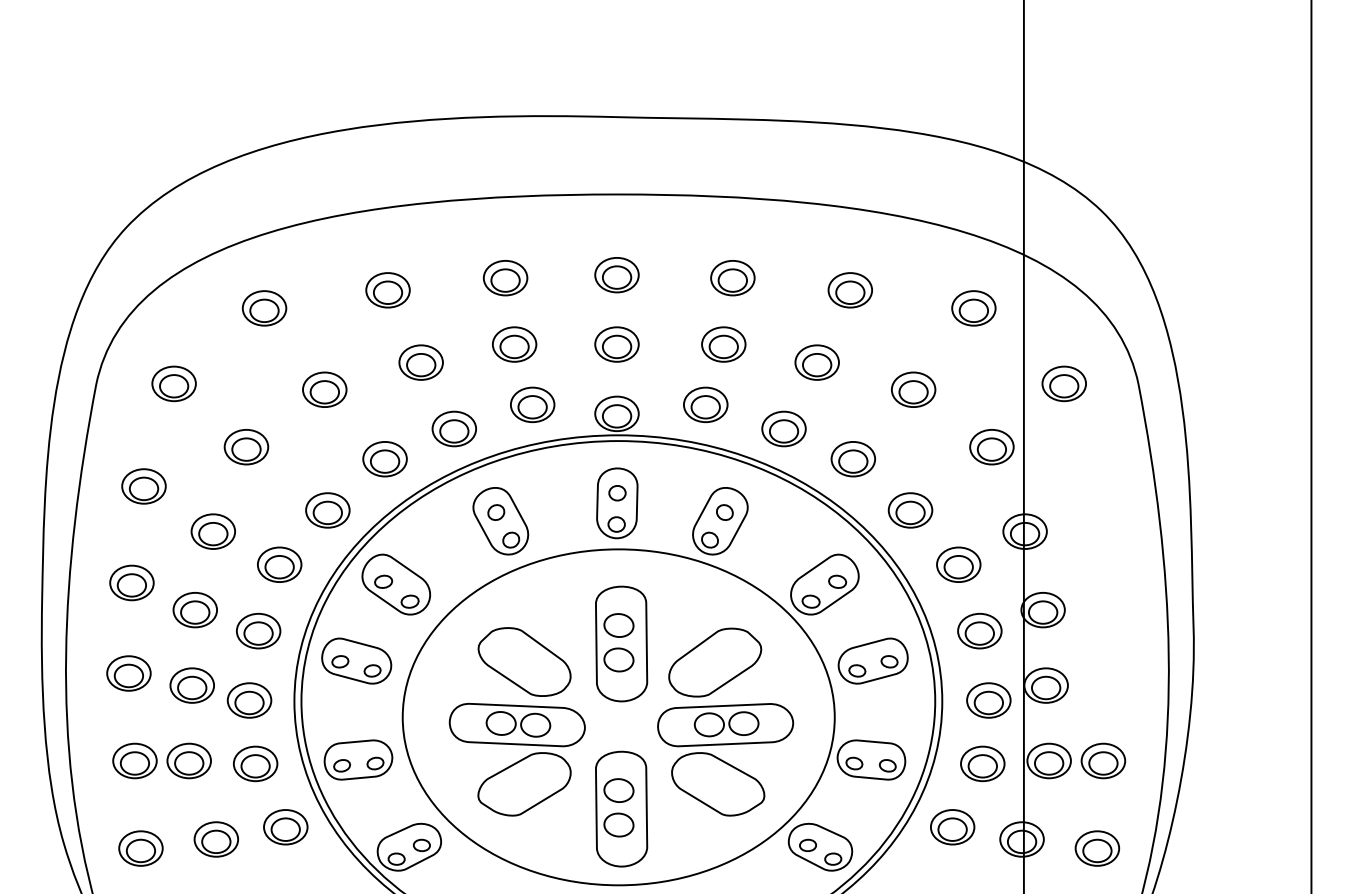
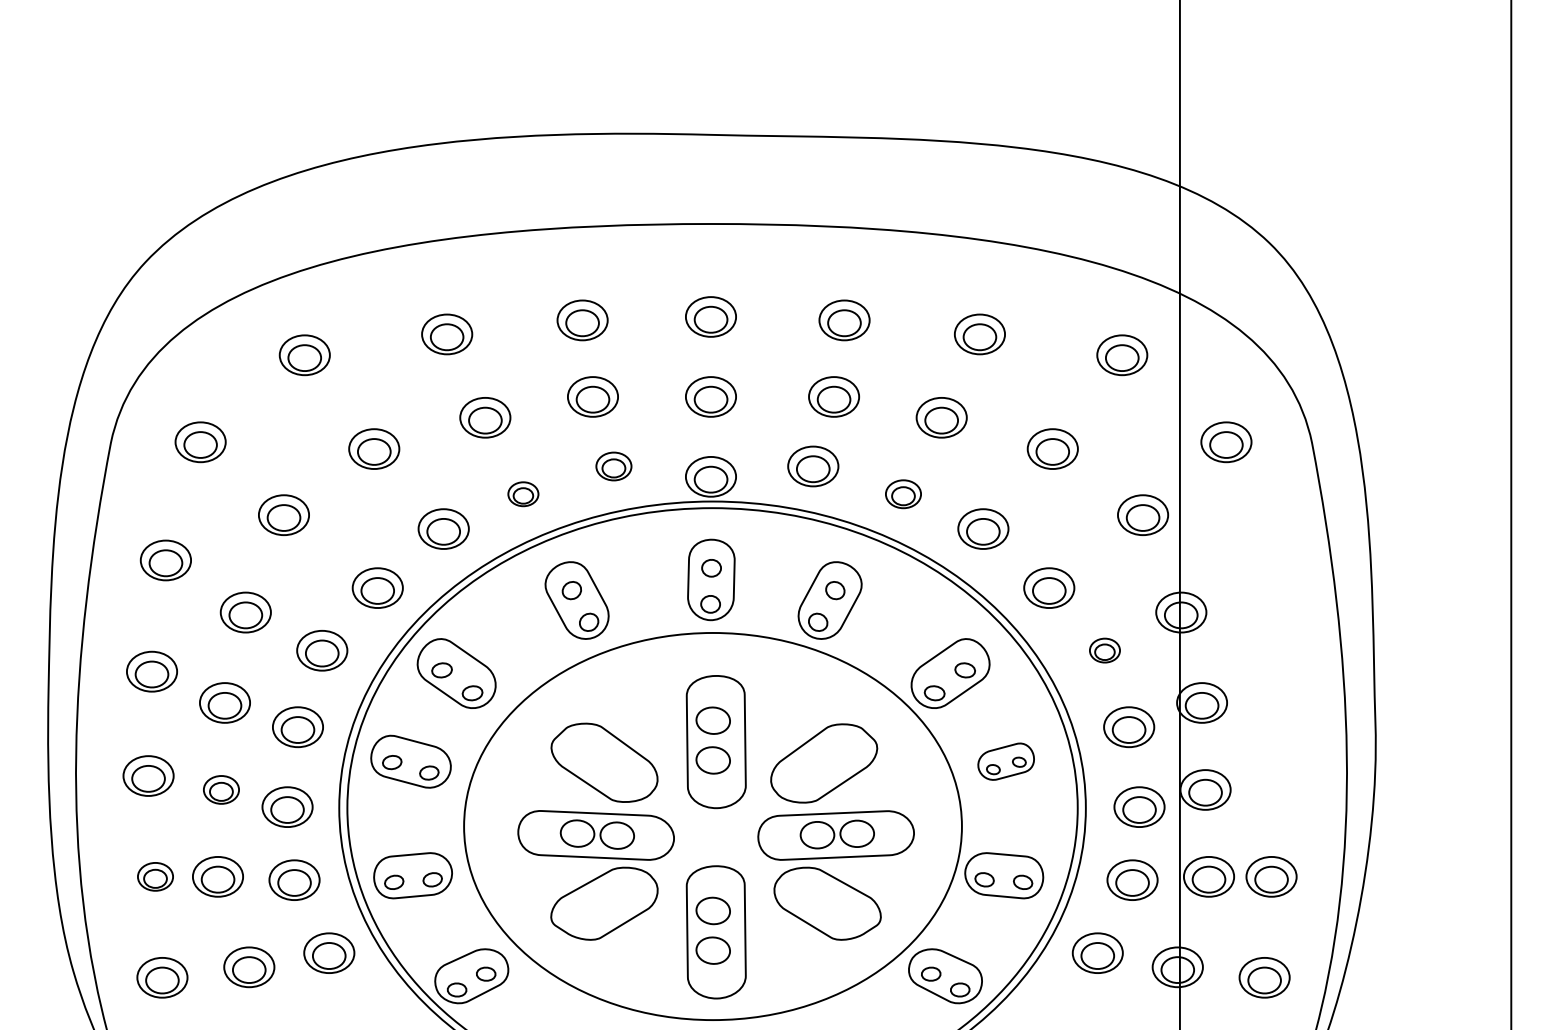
part: (532, 404) -> (613, 466), size x0.7
part: (453, 428) -> (522, 493), size x0.6
part: (783, 428) -> (902, 493), size x0.7
part: (958, 564) -> (1104, 650), size x0.6
part: (872, 660) -> (1005, 761), size x0.7
part: (191, 685) -> (220, 789), size x0.7
part: (134, 760) -> (154, 876), size x0.7

